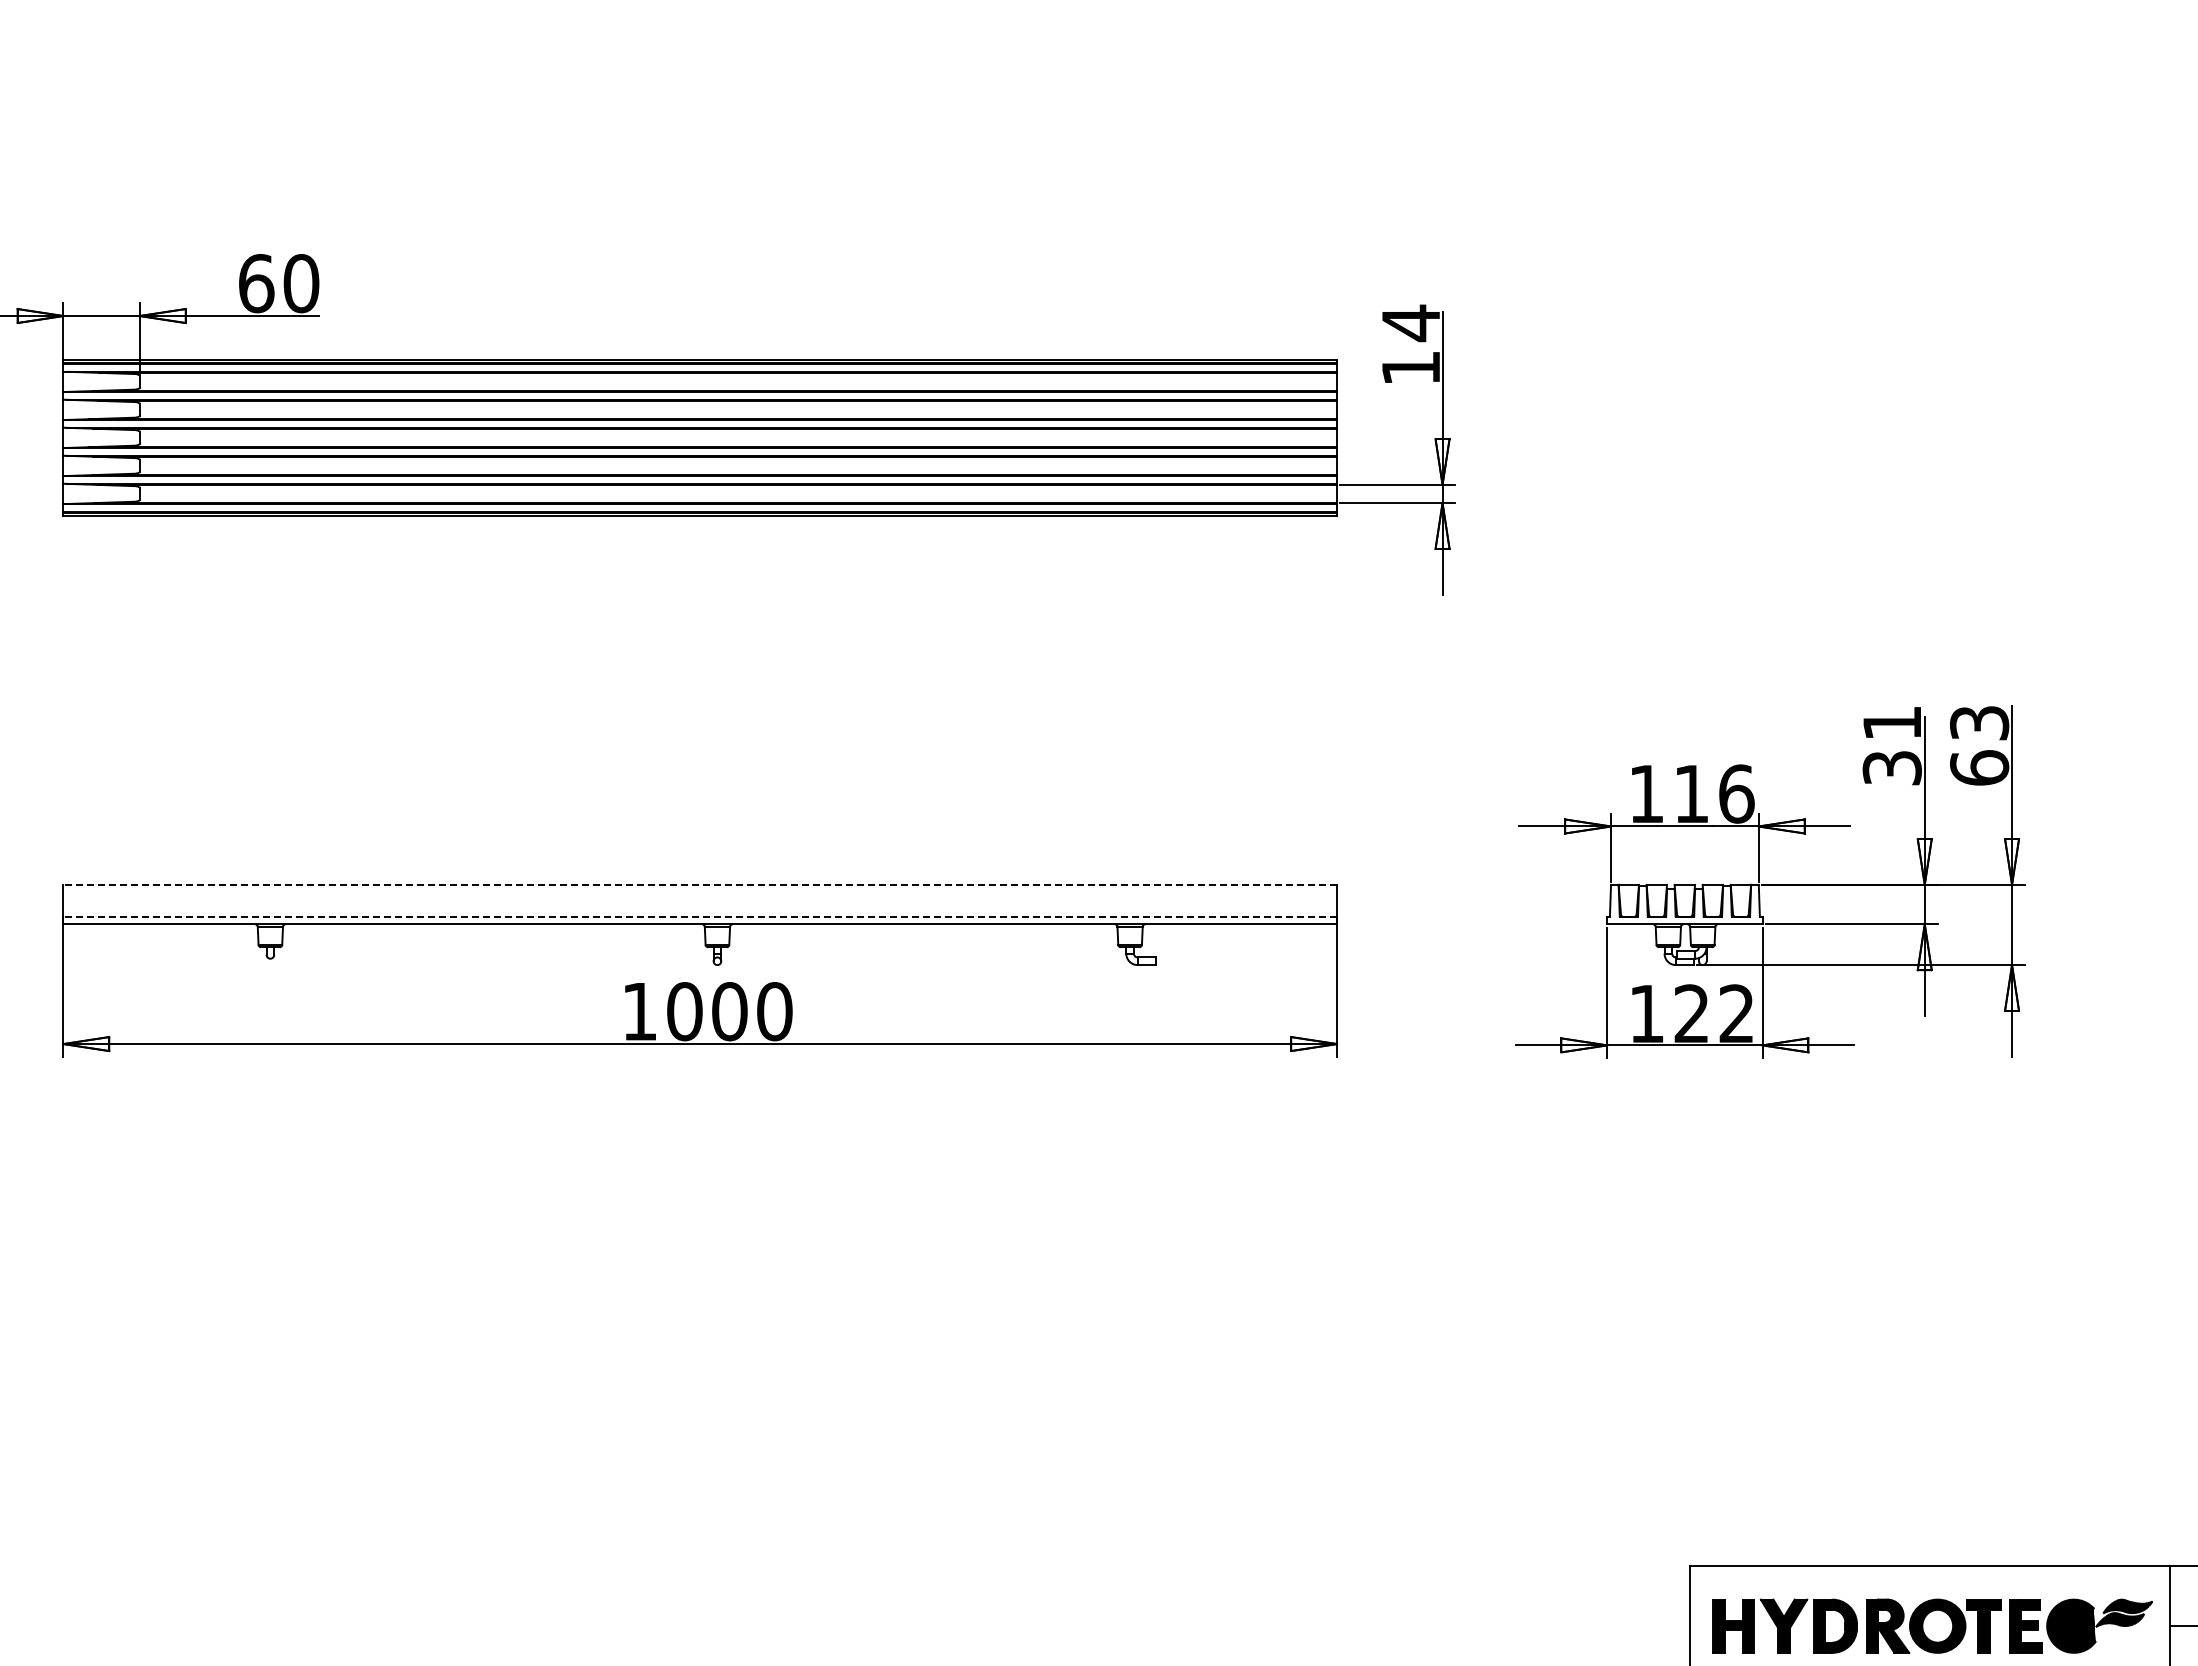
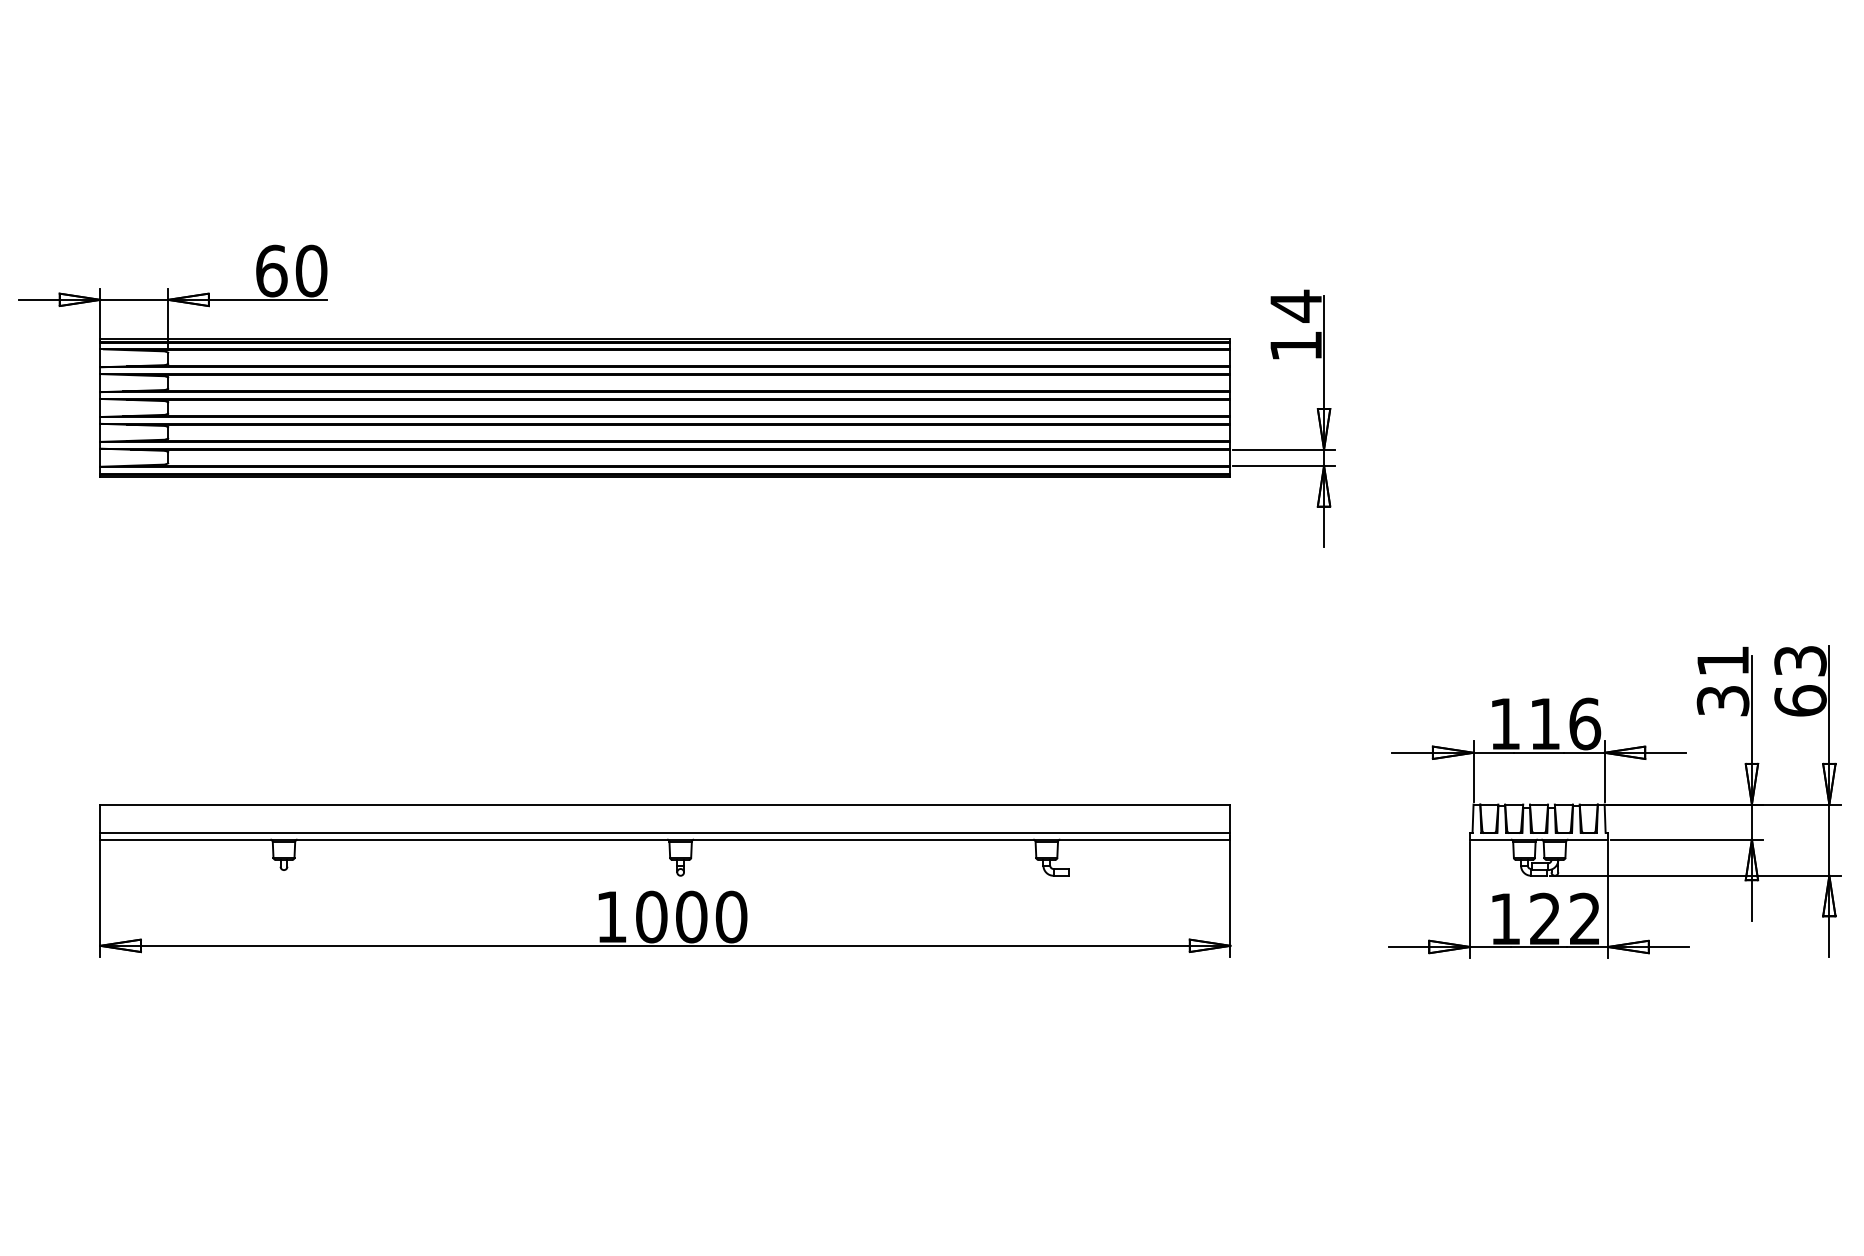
line: (700, 884) -> (665, 804), dashed -> solid
line: (700, 916) -> (665, 832), dashed -> solid

